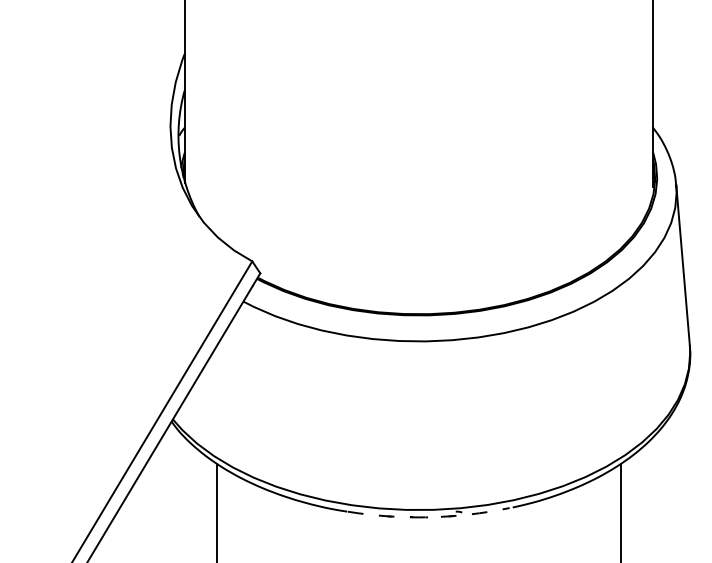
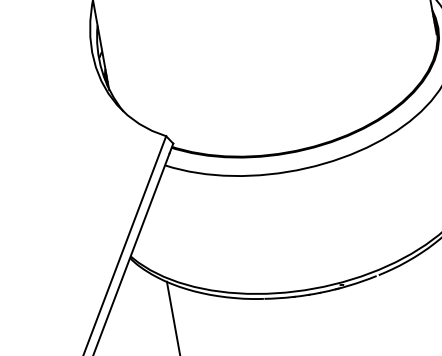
arc: (429, 517) -> (321, 292), dashed -> solid

